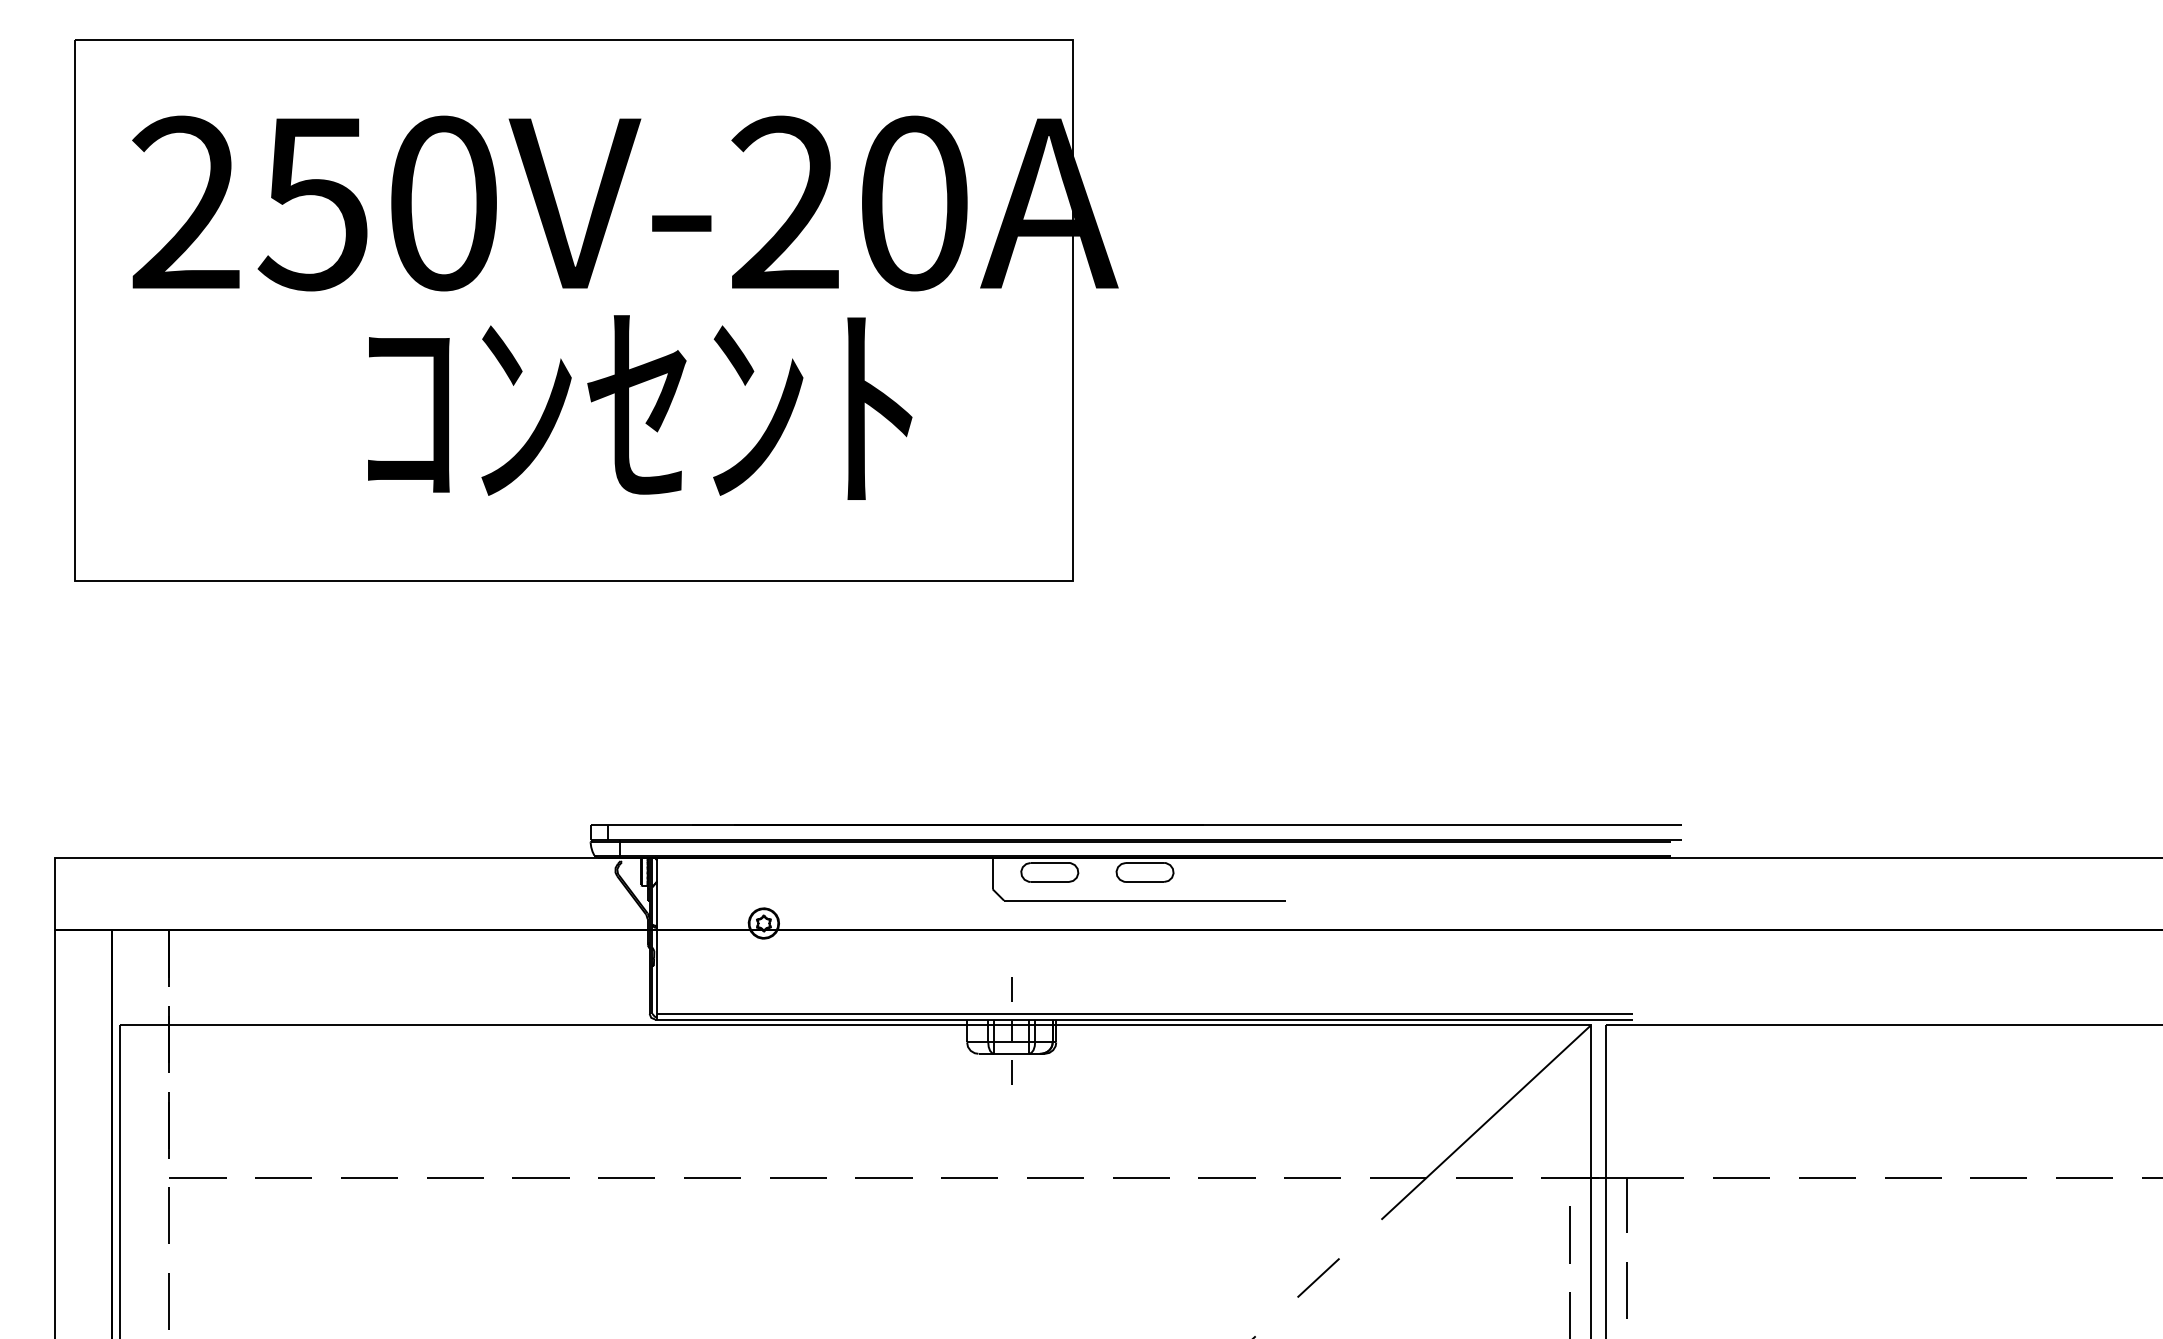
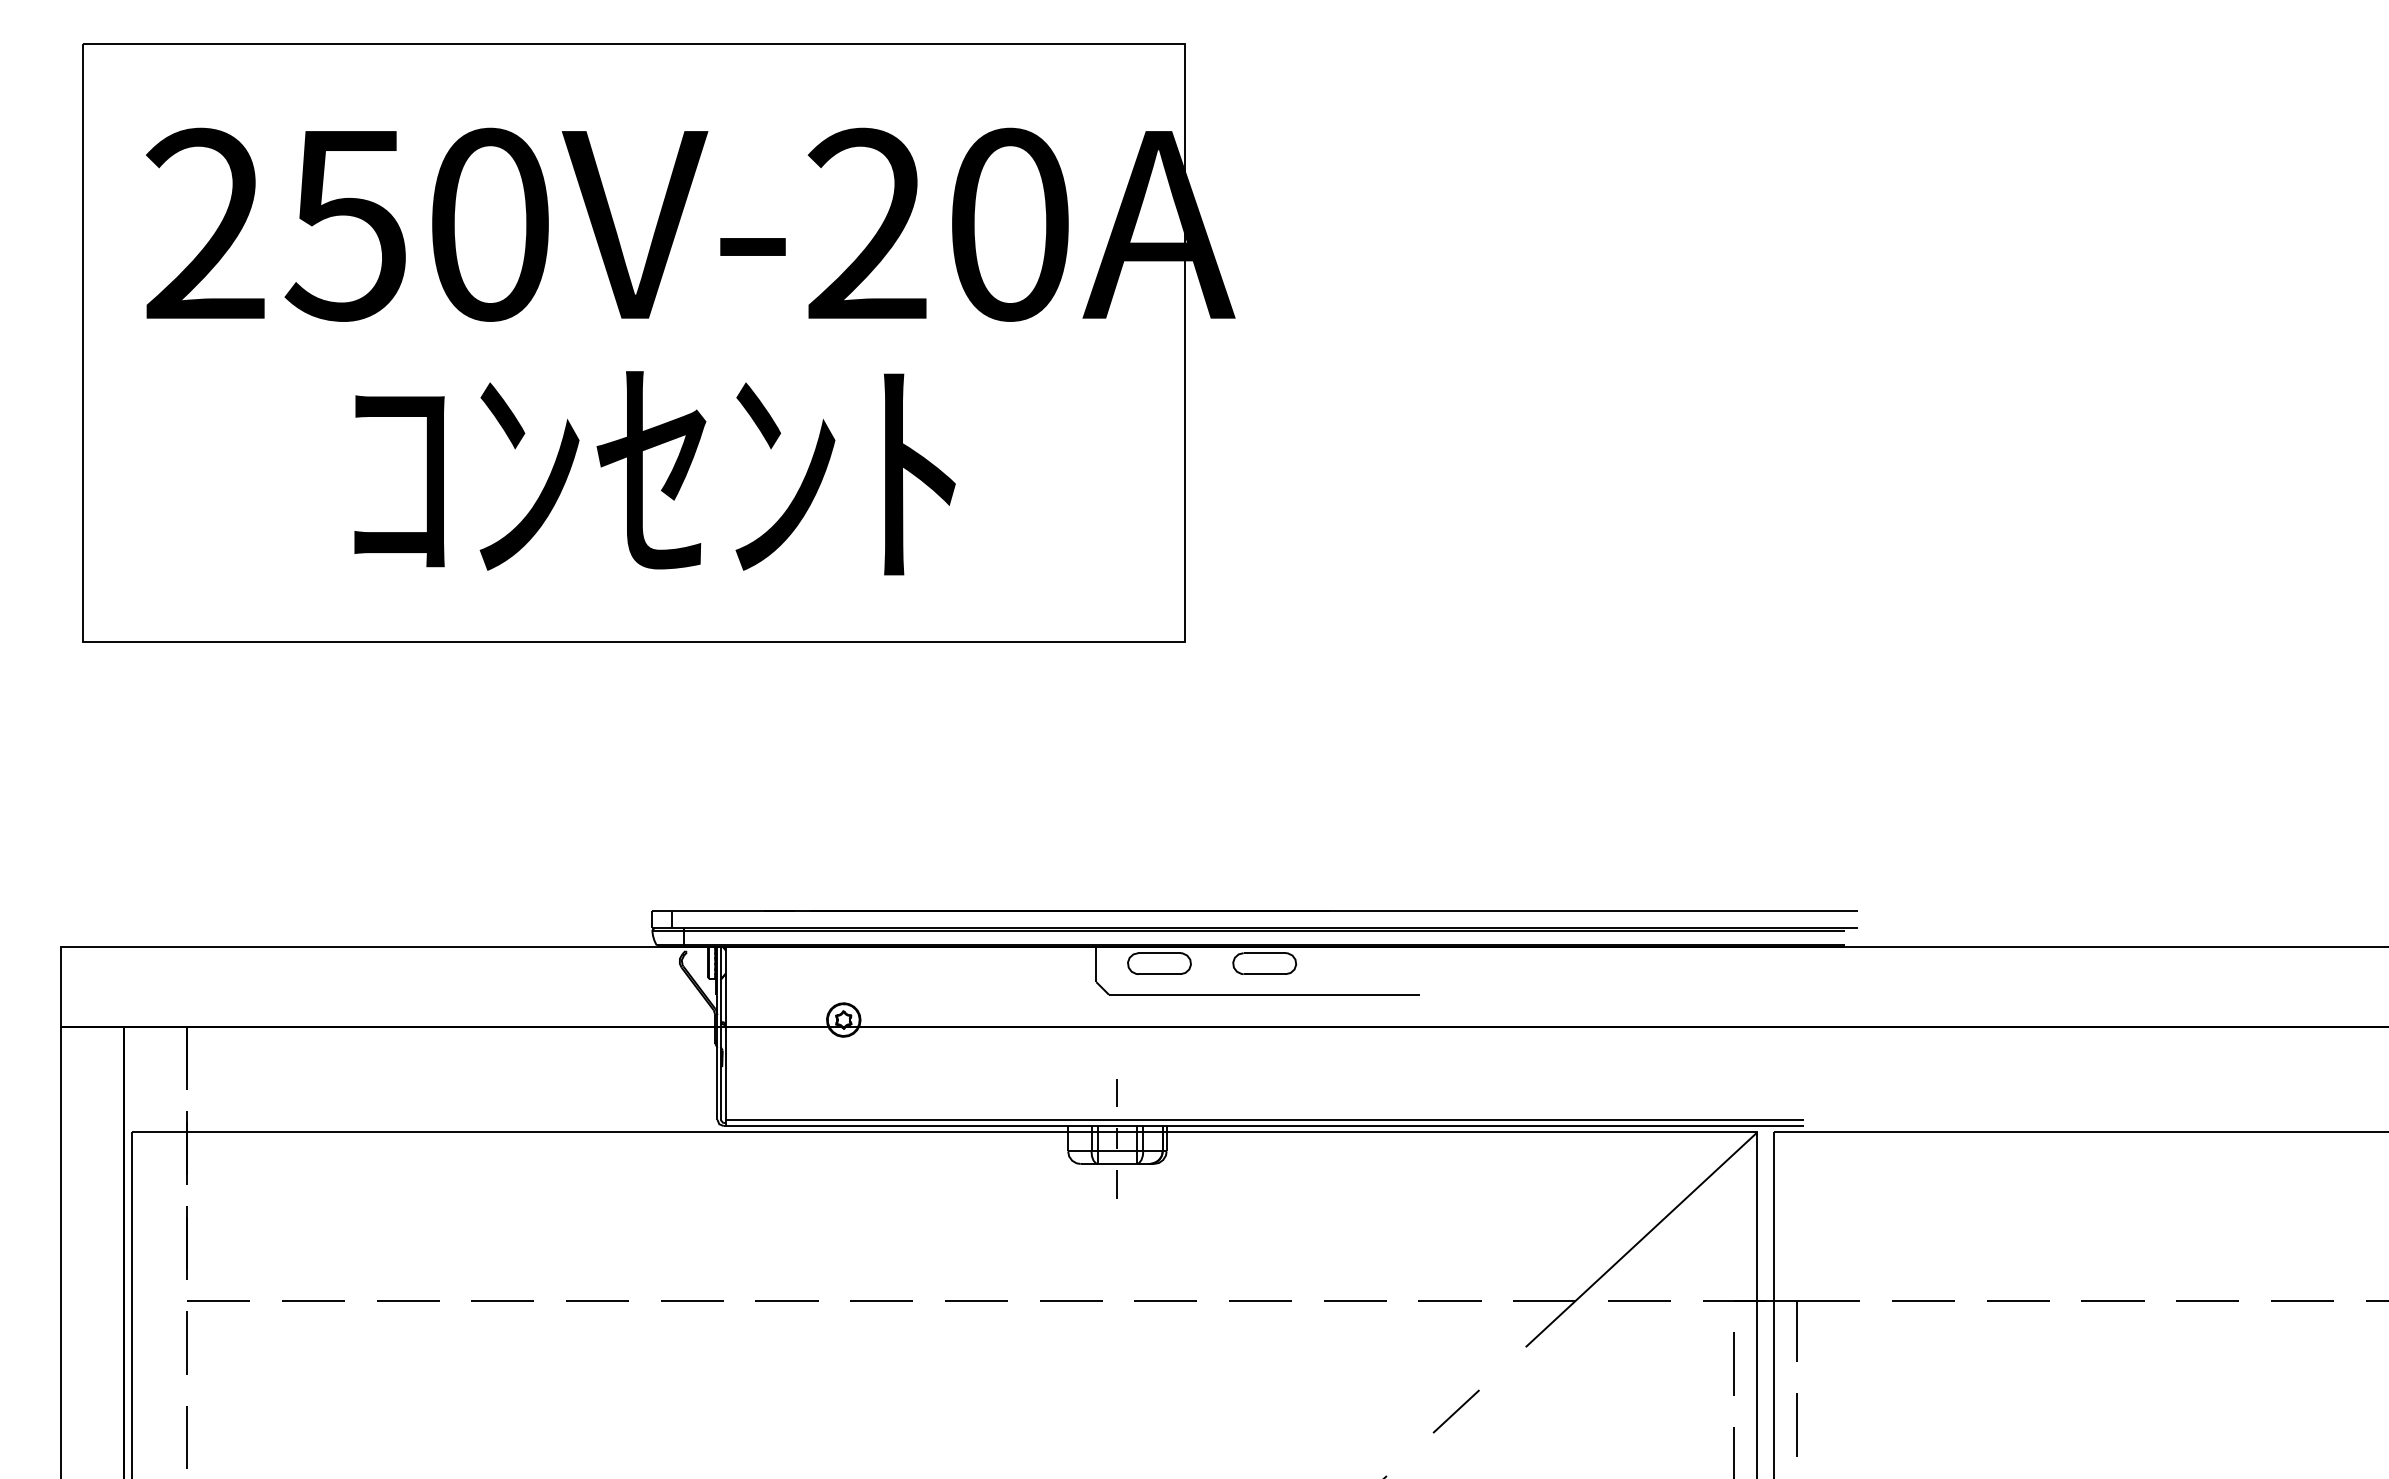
text: (639, 407) -> (654, 473), moved

